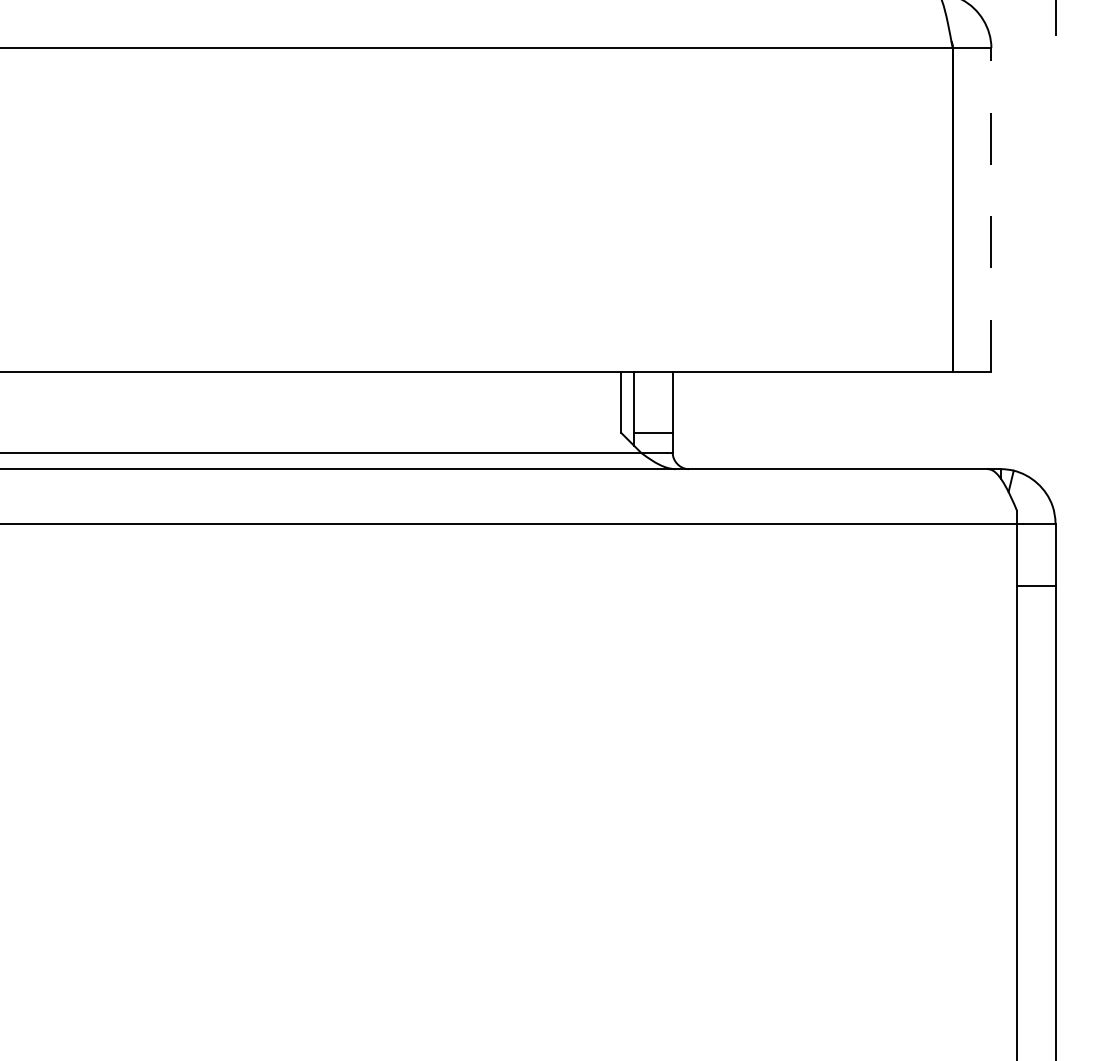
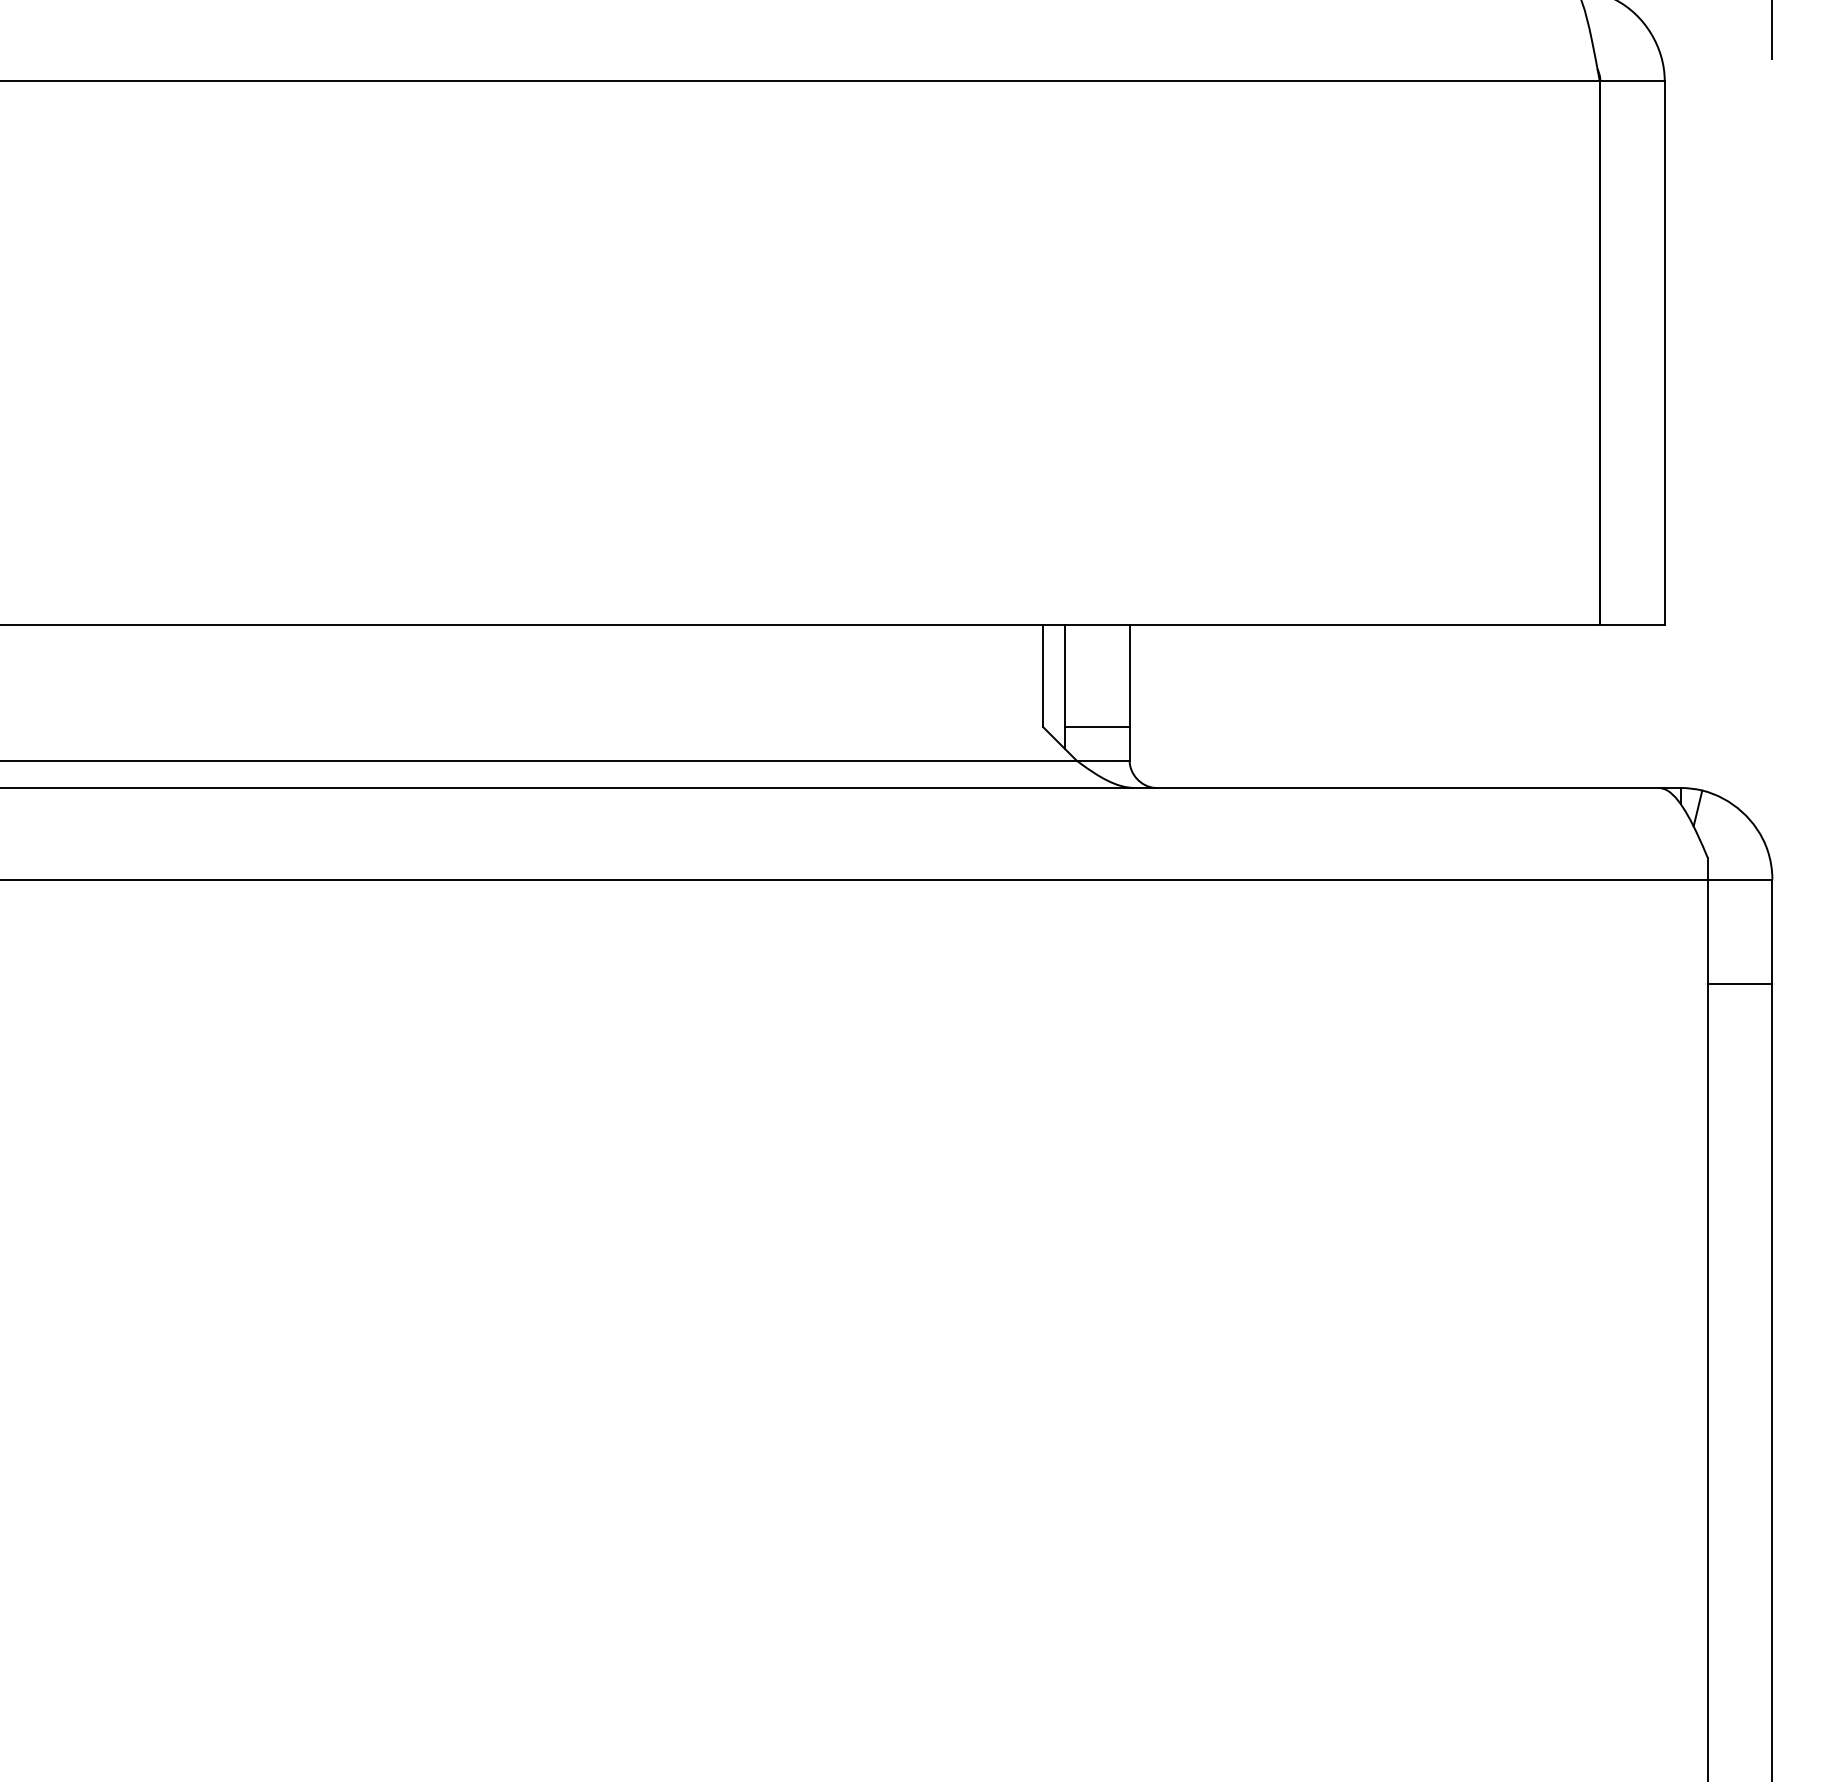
line: (991, 210) -> (1664, 353), dashed -> solid

